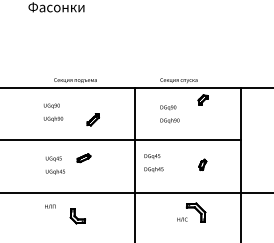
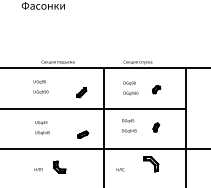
part: (202, 99) -> (156, 89), moved
part: (92, 119) -> (81, 92), moved
part: (83, 158) -> (82, 134), moved
text: (153, 163) -> (129, 126), moved
text: (50, 206) -> (38, 169), moved
text: (182, 219) -> (120, 169), moved

